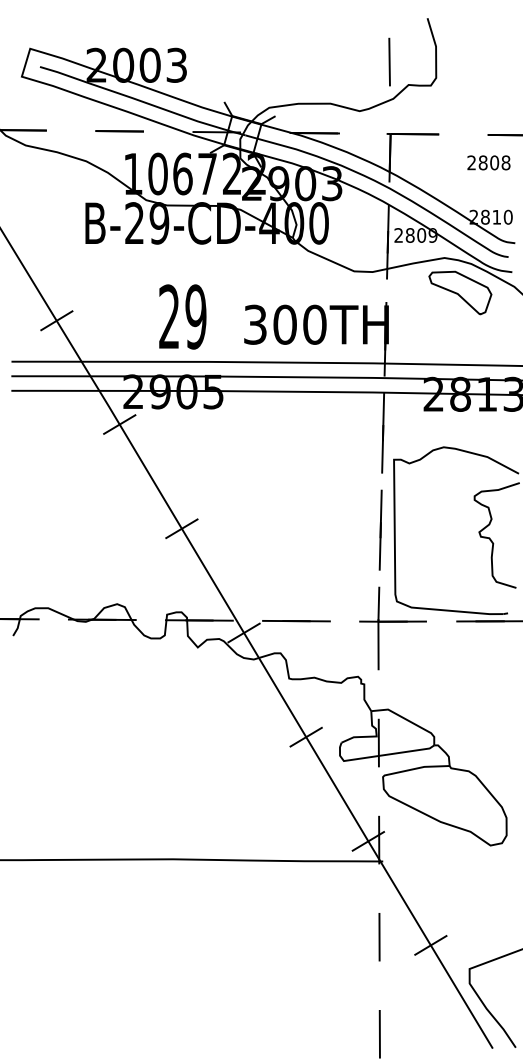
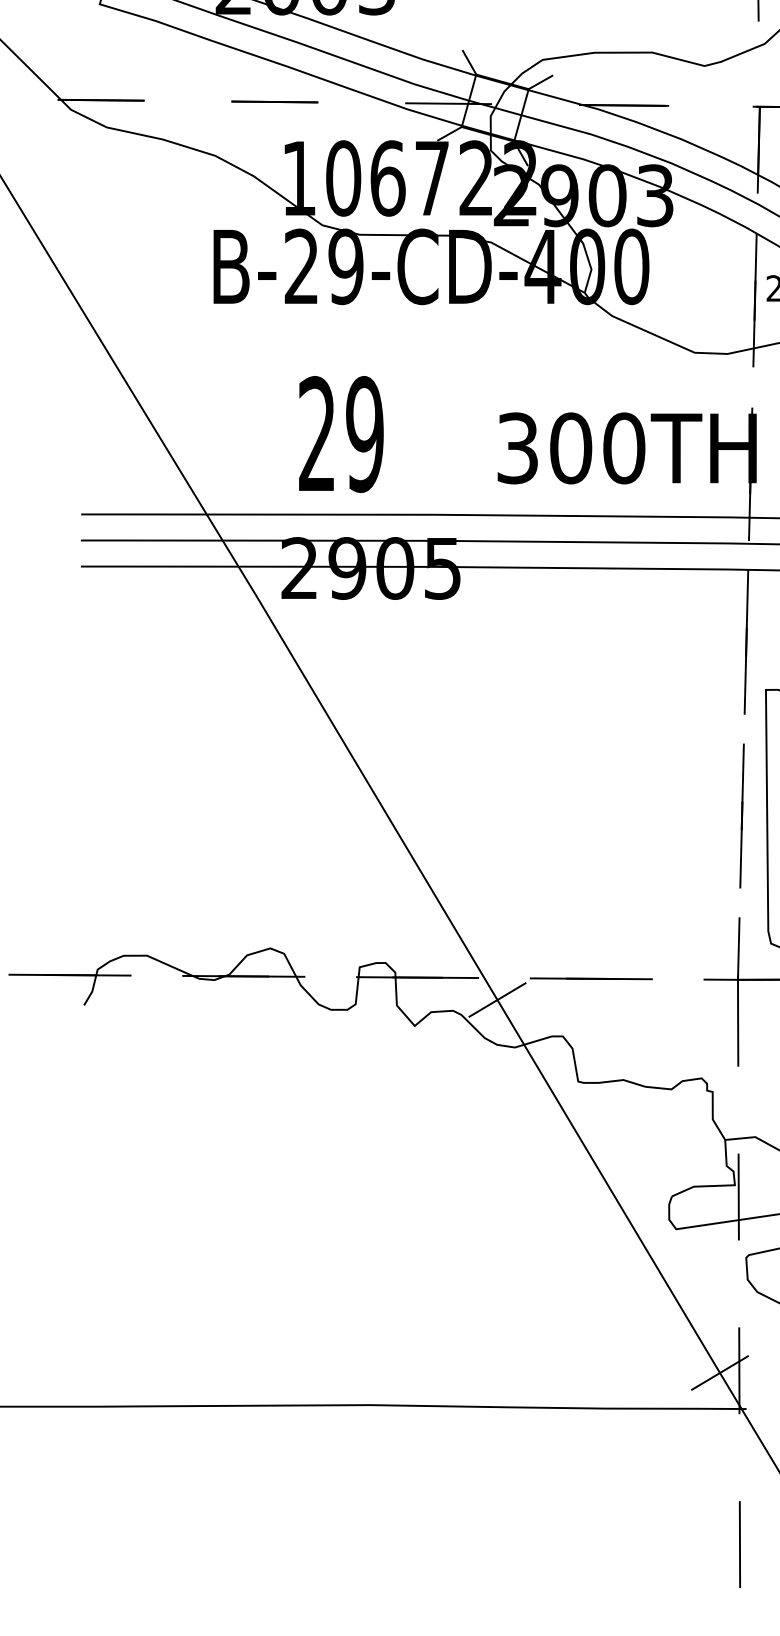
text: (182, 316) -> (340, 433), moved
line: (56, 320) -> (161, 440), removed
line: (119, 424) -> (274, 626), removed
line: (181, 528) -> (385, 812), removed
line: (305, 736) -> (607, 1185), removed

